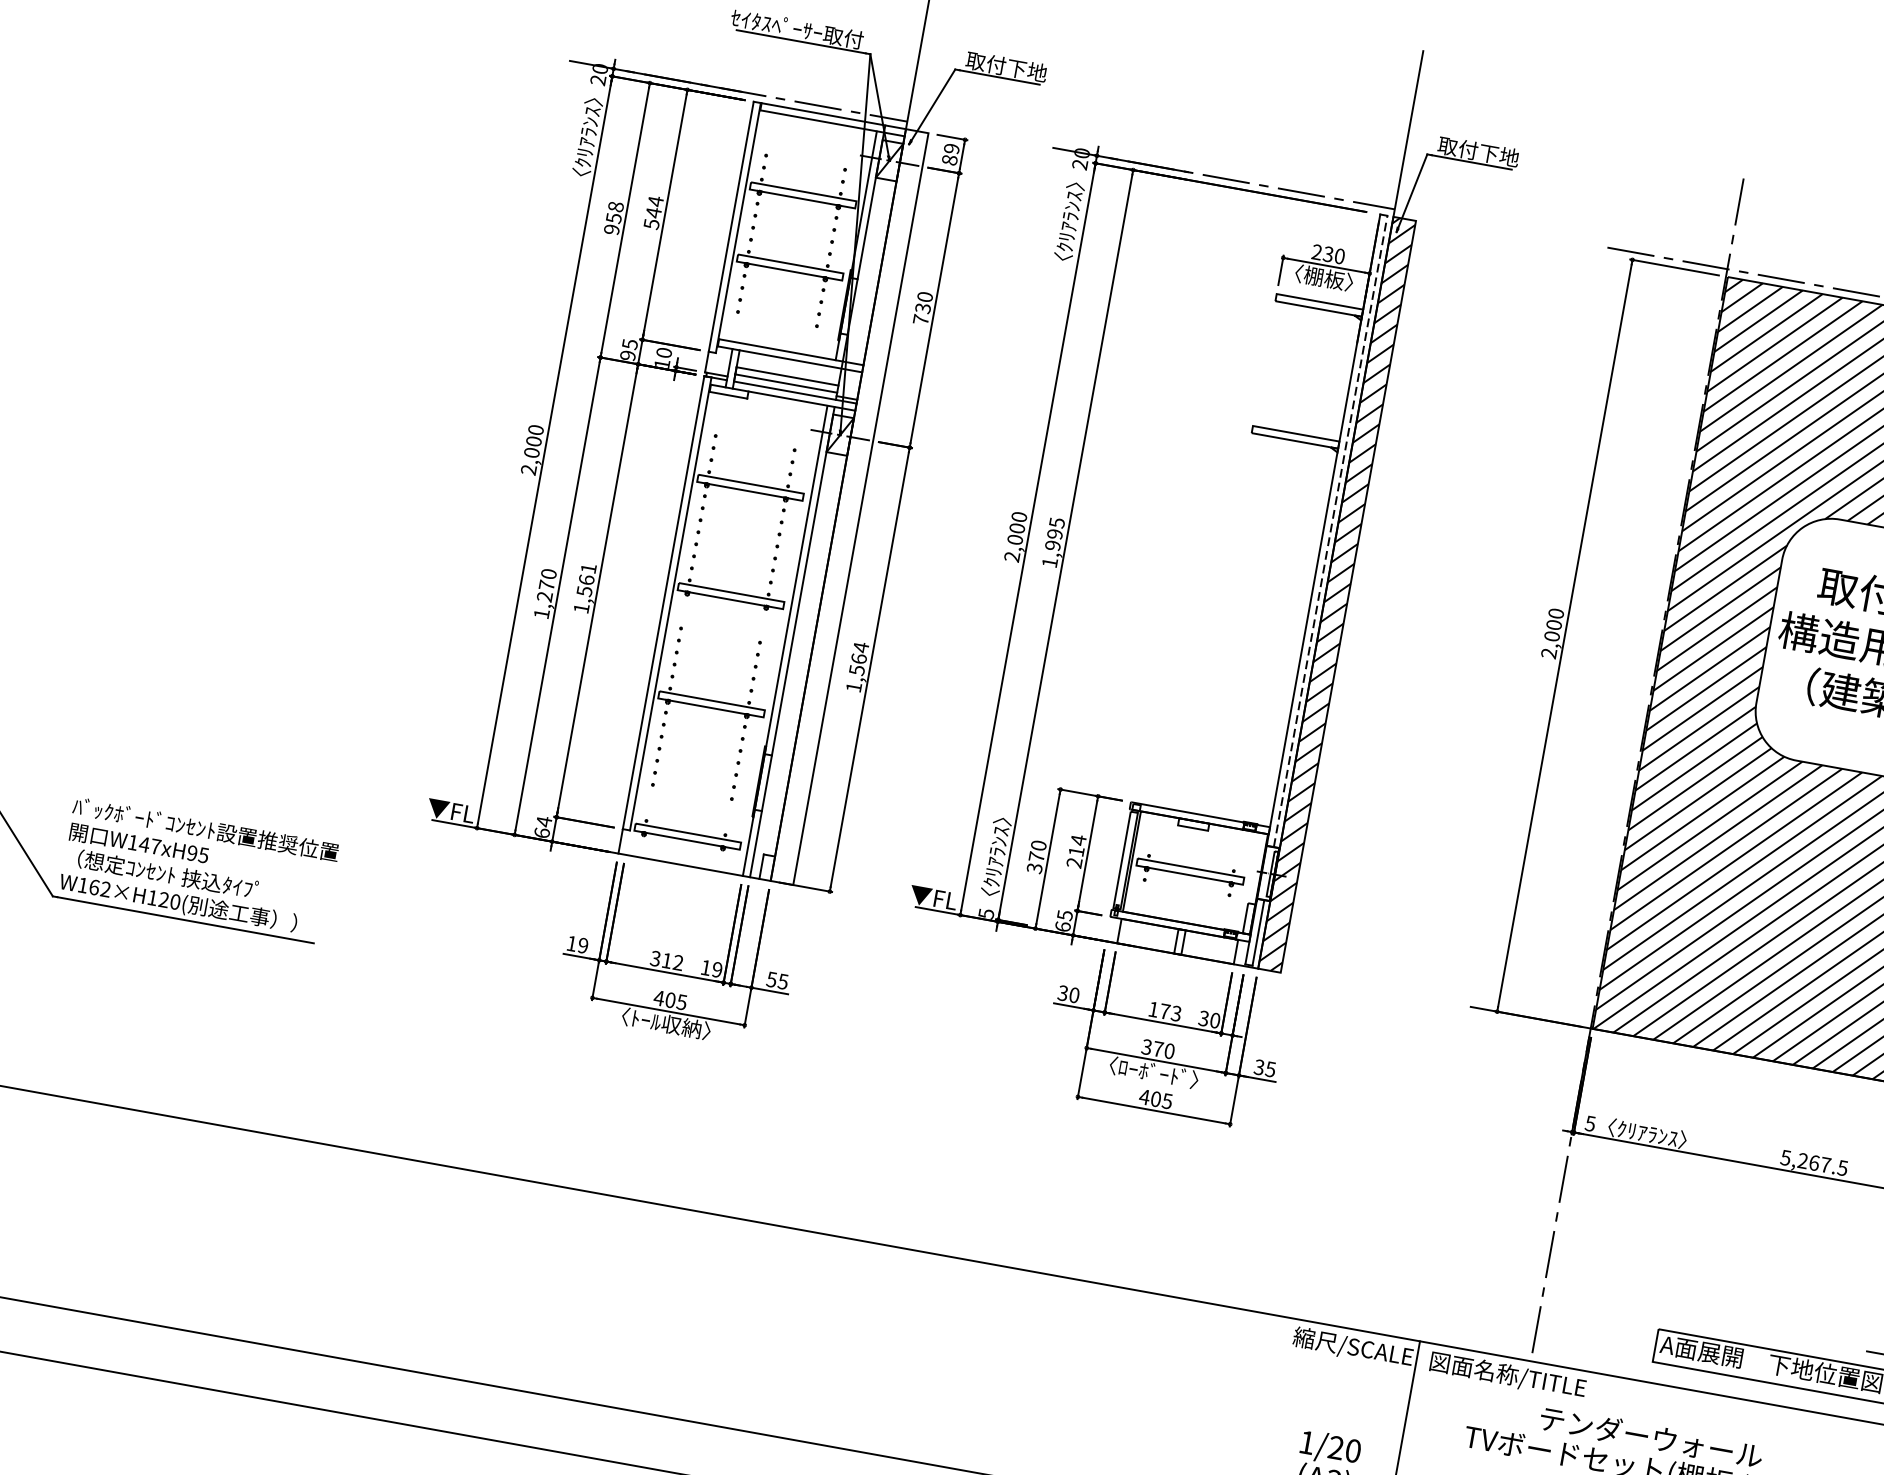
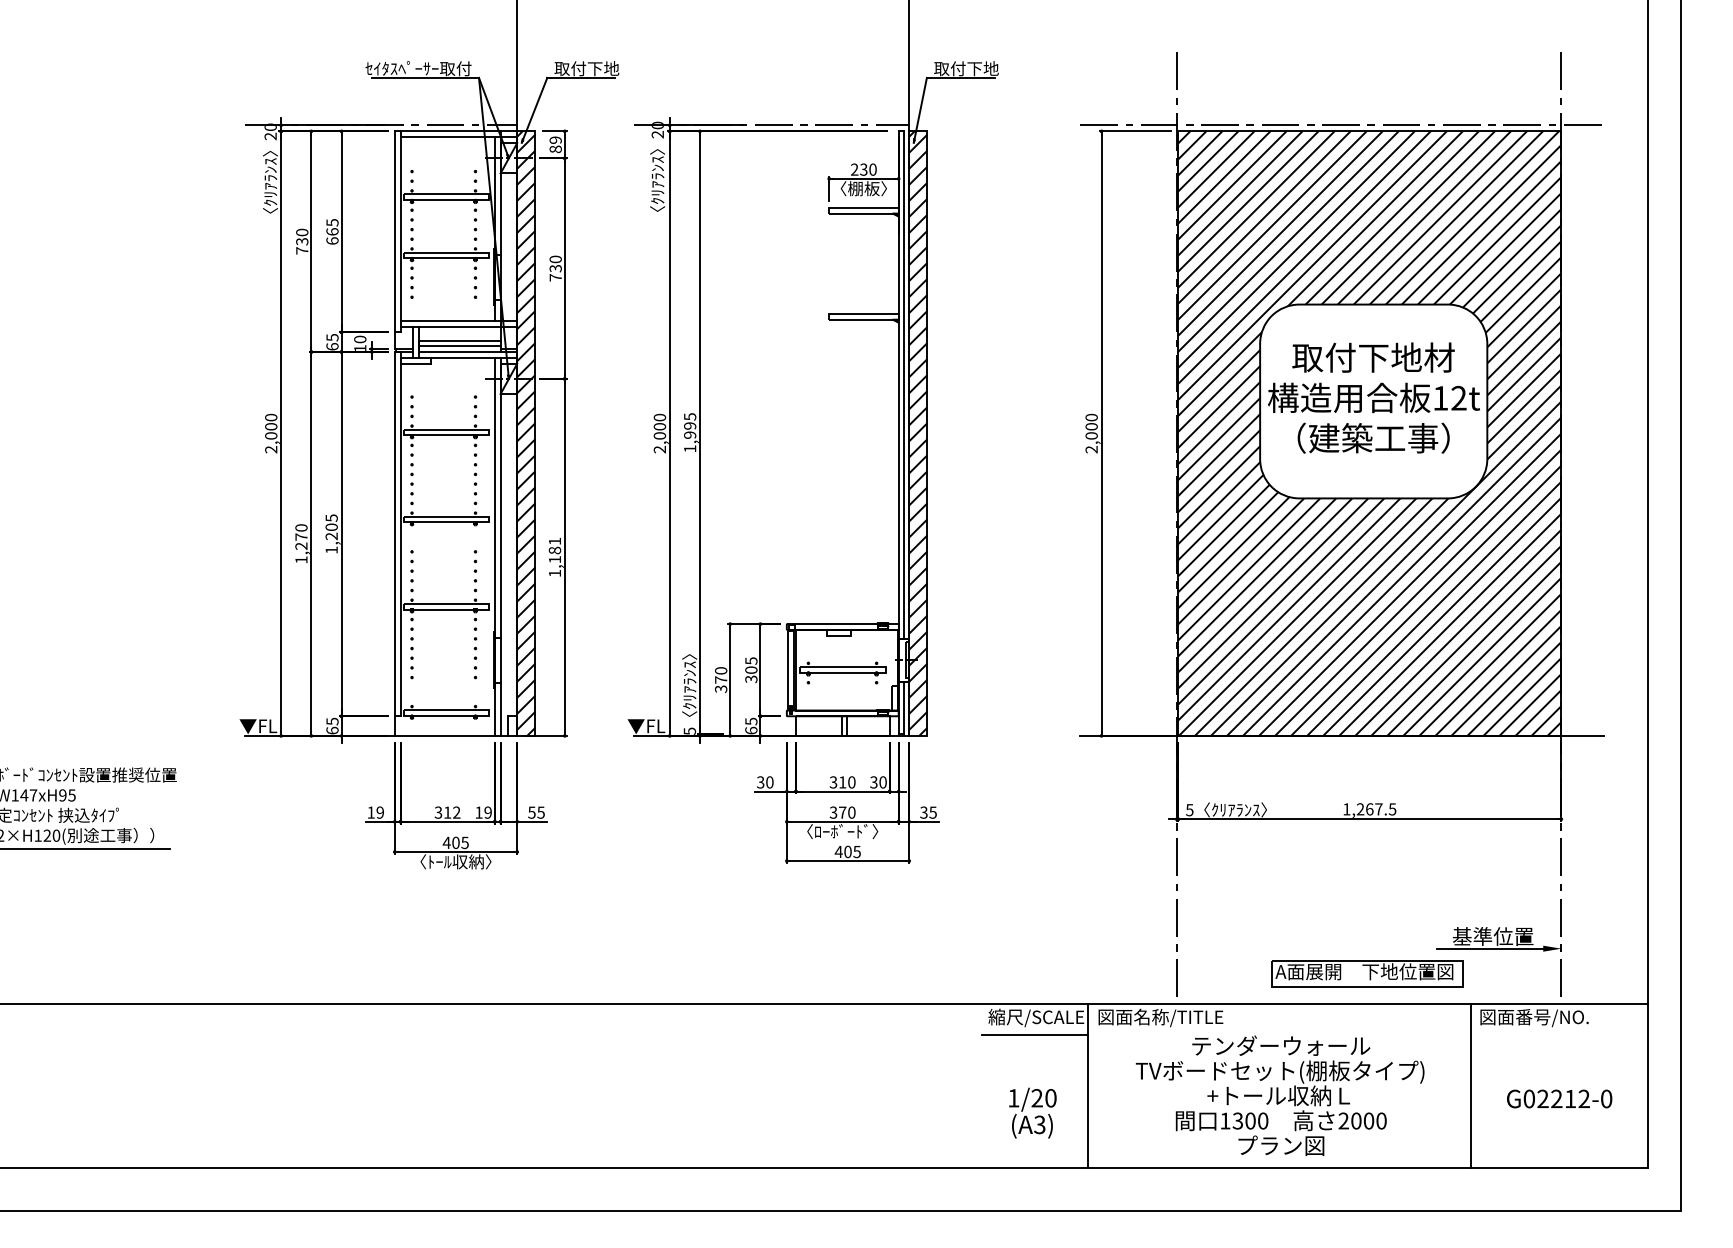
text: (653, 212) -> (332, 231), 544 -> 665
text: (614, 218) -> (302, 241), 958 -> 730
text: (628, 355) -> (332, 346), 95 -> 65
hatch: (849, 506) -> (526, 433), added
line: (1330, 531) -> (904, 385), dashed -> solid
text: (586, 580) -> (331, 527), 1,561 -> 1,205
text: (858, 658) -> (554, 550), 1,564 -> 1,181
text: (544, 821) -> (332, 721), 64 -> 65
text: (1076, 852) -> (751, 670), 214 -> 305
text: (1164, 1011) -> (842, 782), 173 -> 310
text: (1785, 1158) -> (1346, 809), 5,267.5 -> 1,267.5
line: (1347, 1367) -> (1034, 1034), added

